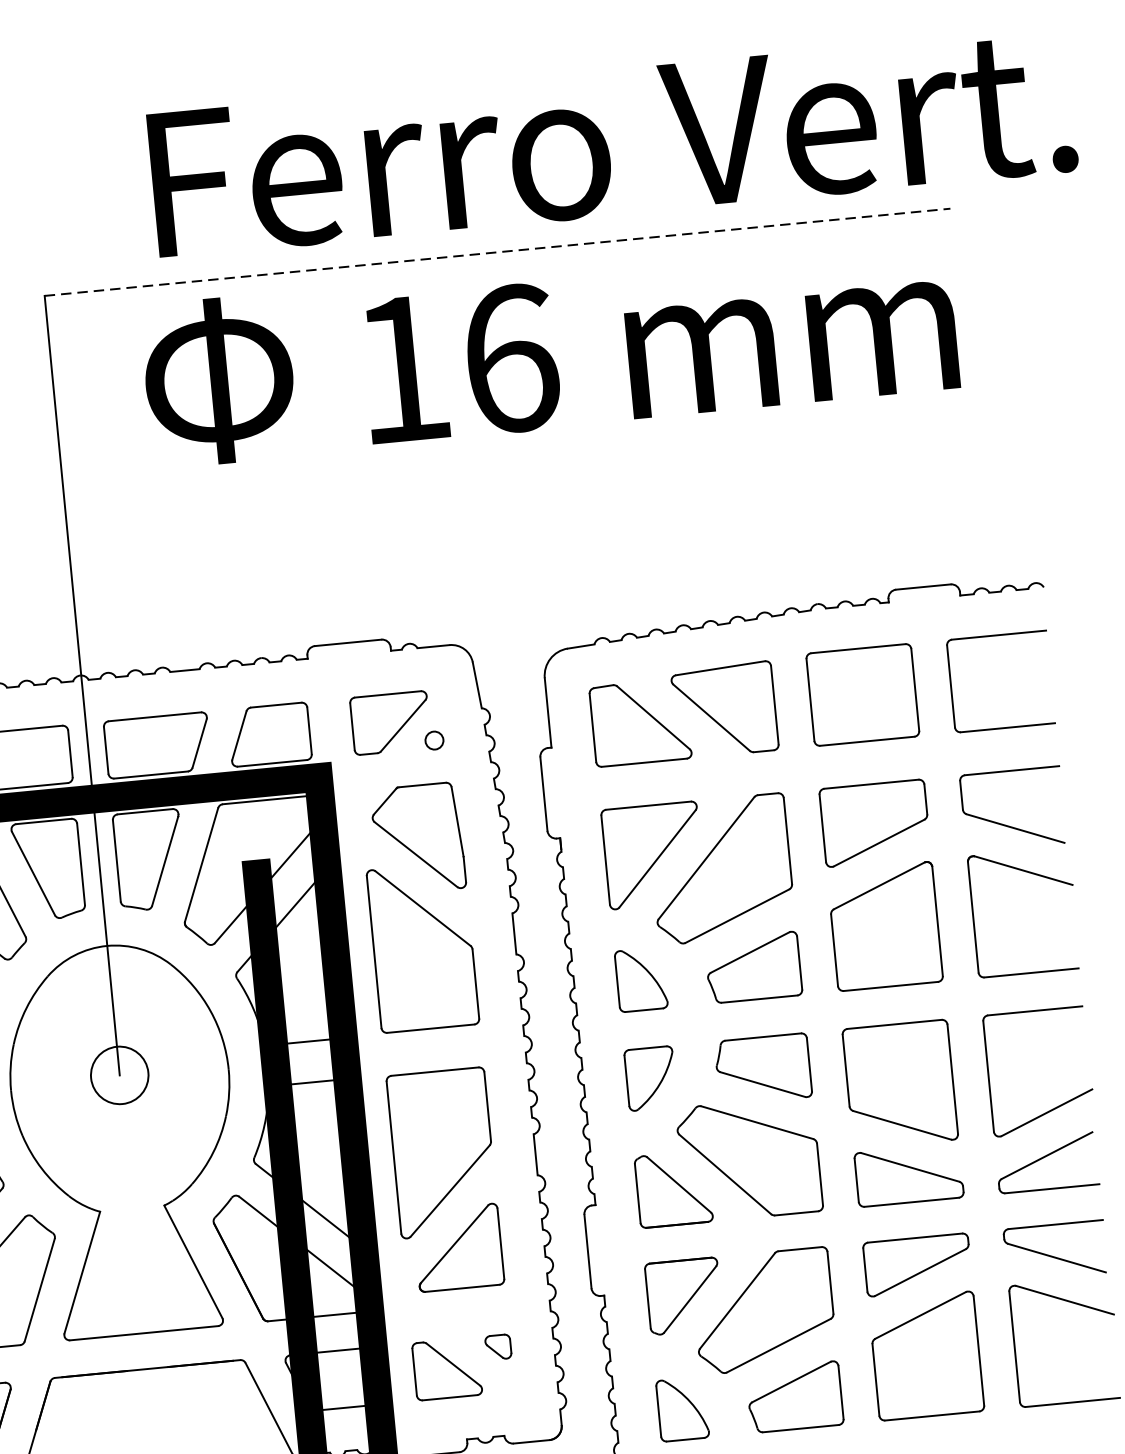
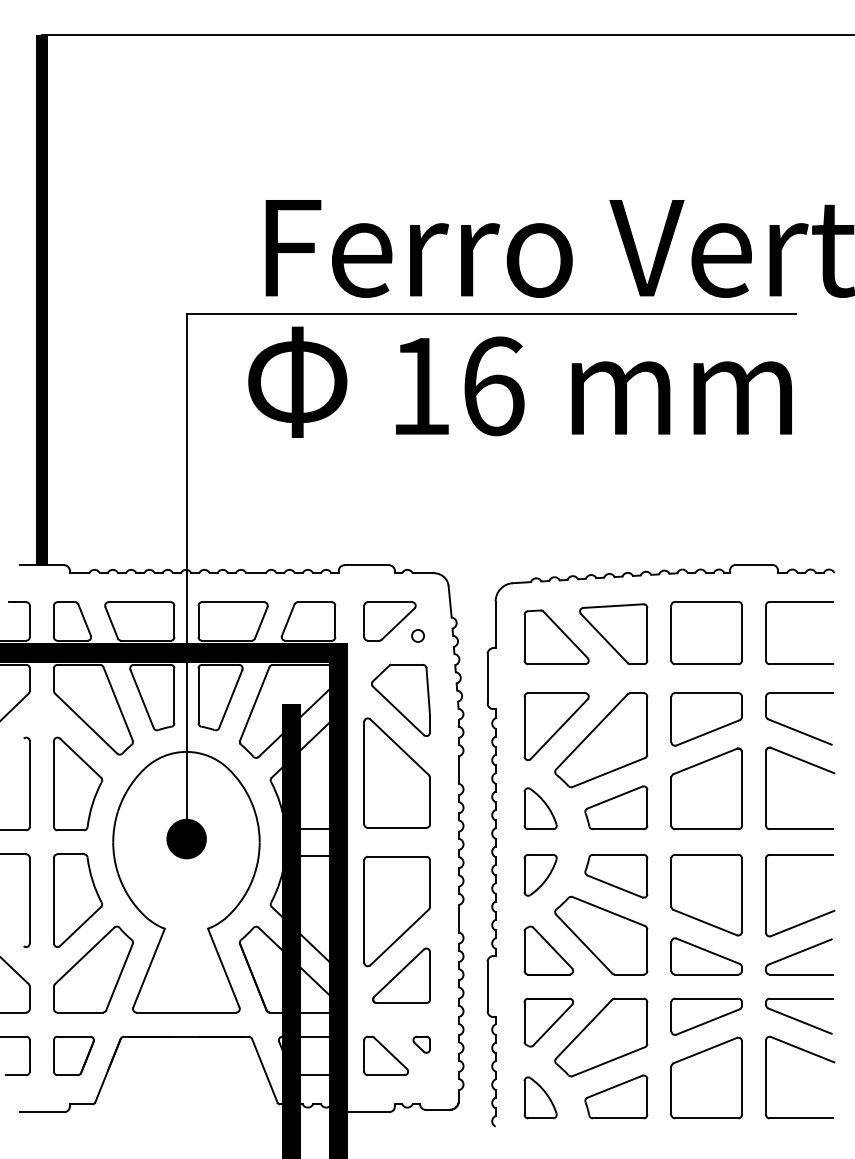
line: (497, 252) -> (491, 314), dashed -> solid
fill: (119, 1074) -> (186, 838), added

